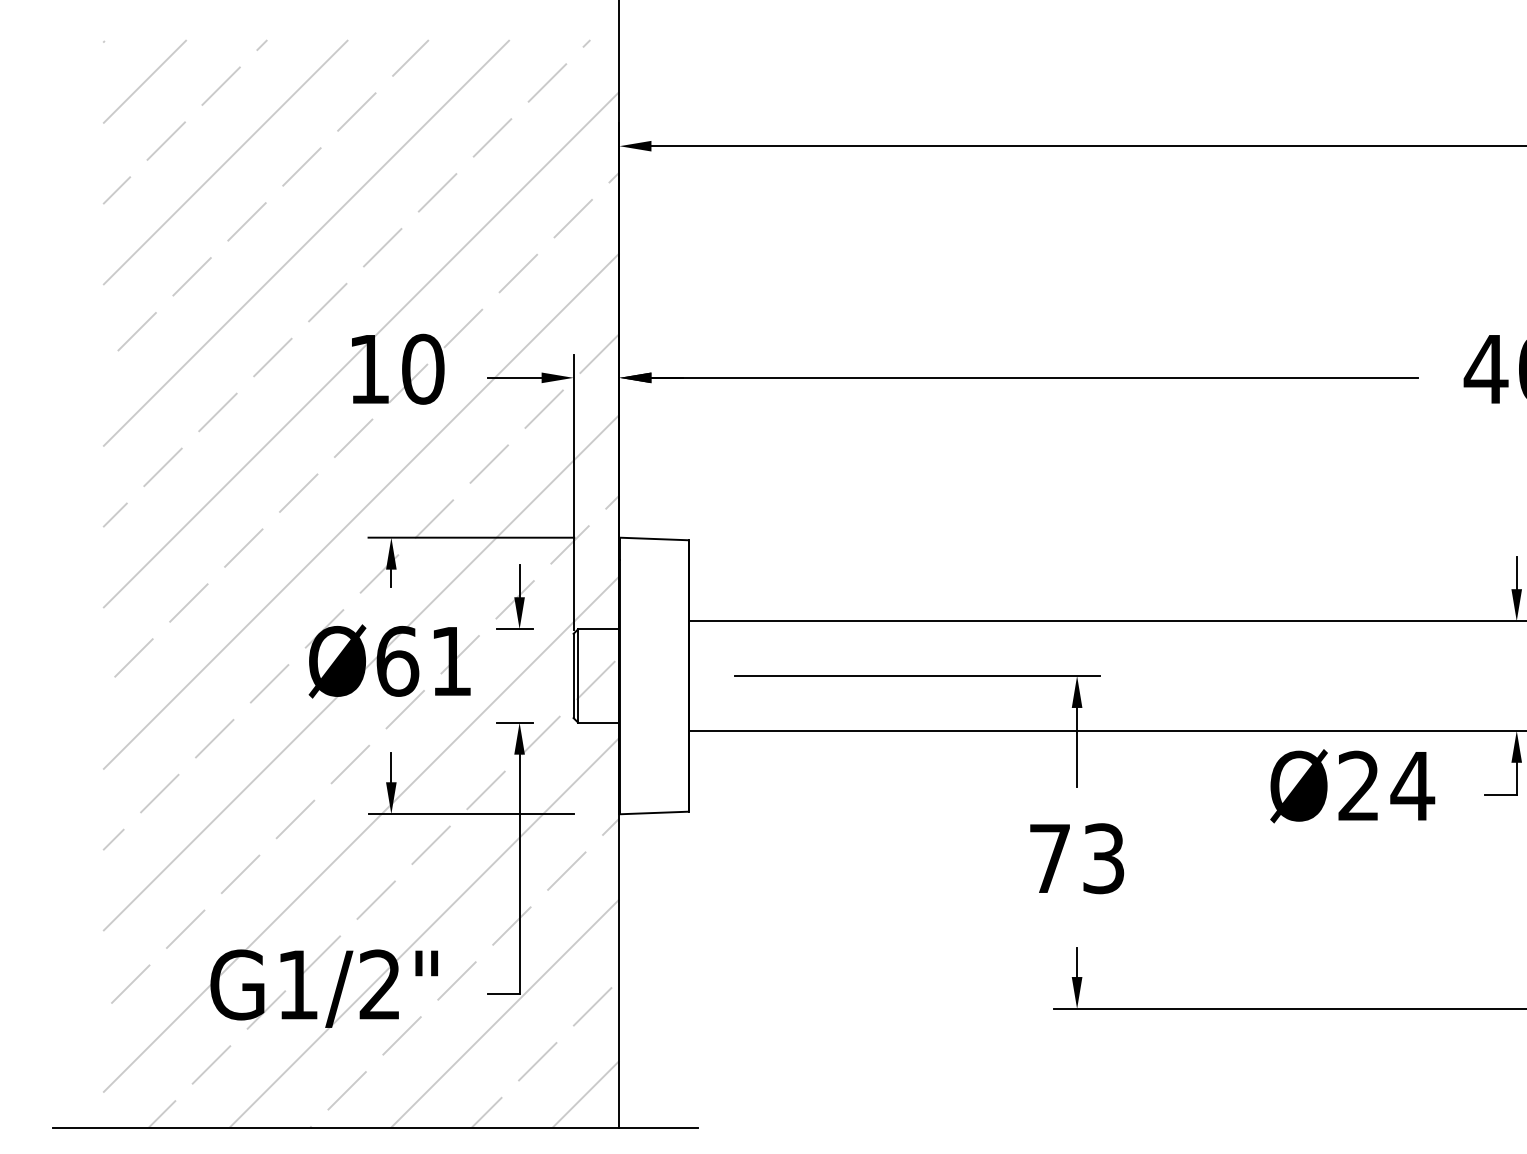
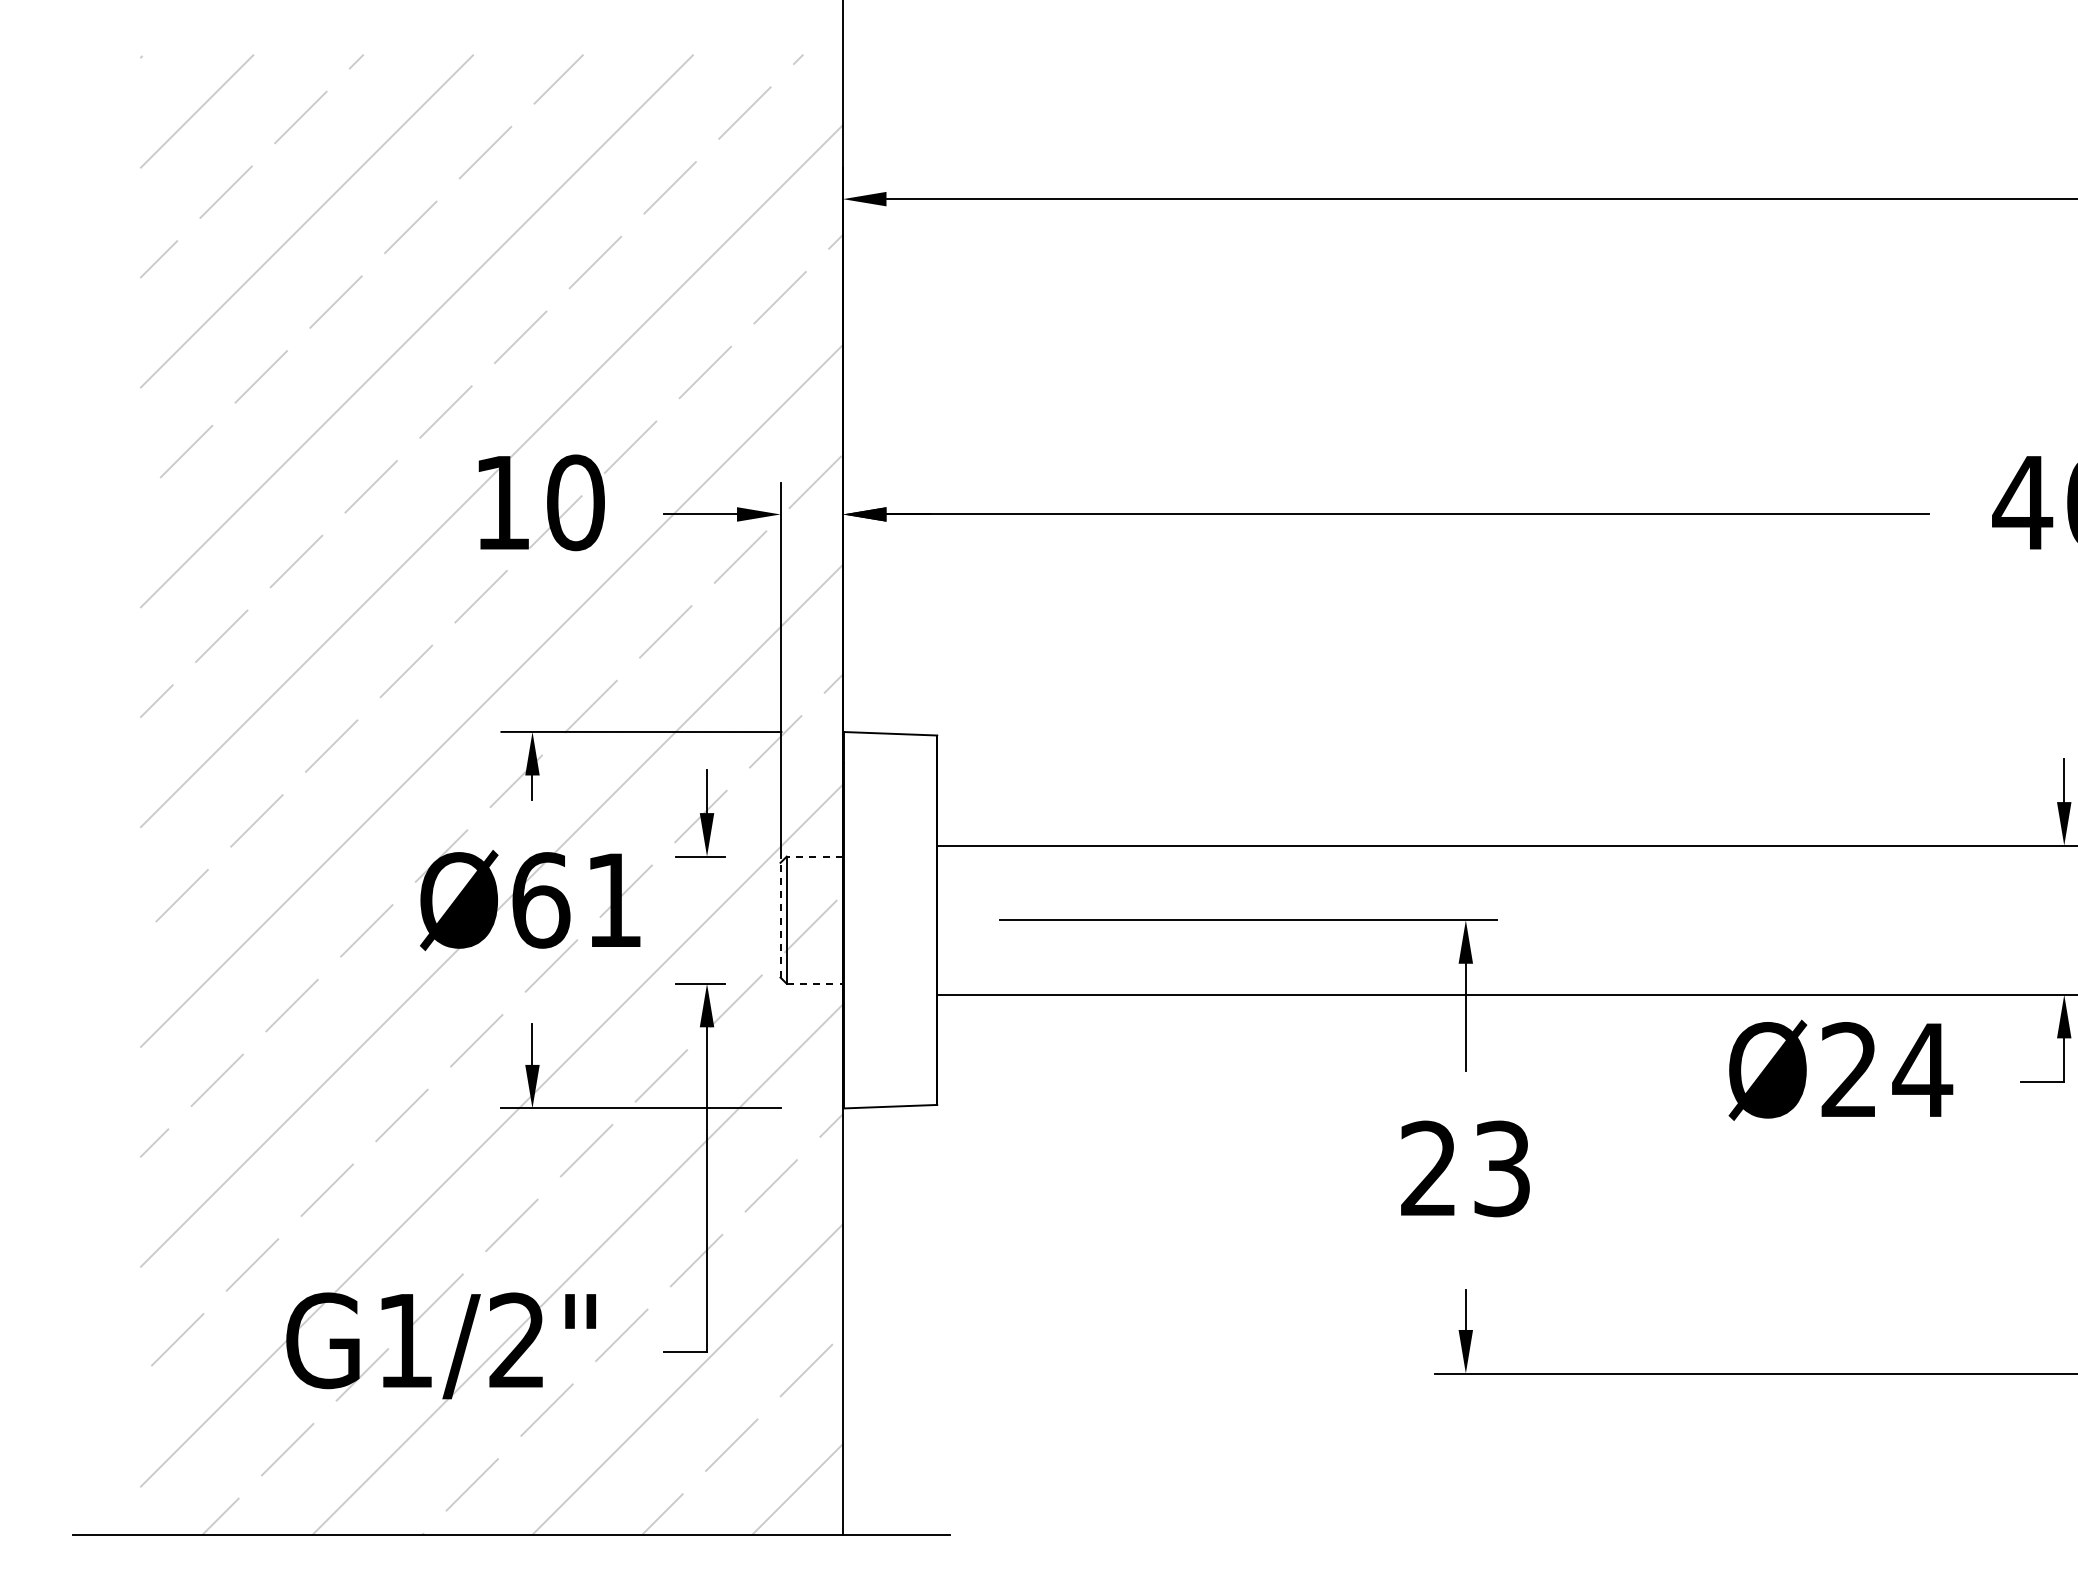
line: (598, 629) -> (814, 856), solid -> dashed
line: (573, 675) -> (780, 919), solid -> dashed
line: (599, 722) -> (815, 983), solid -> dashed
text: (1049, 857) -> (1428, 1167), 73 -> 23

